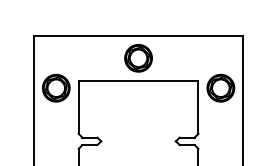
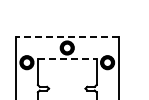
line: (136, 36) -> (66, 37), solid -> dashed
line: (139, 81) -> (67, 59), solid -> dashed

